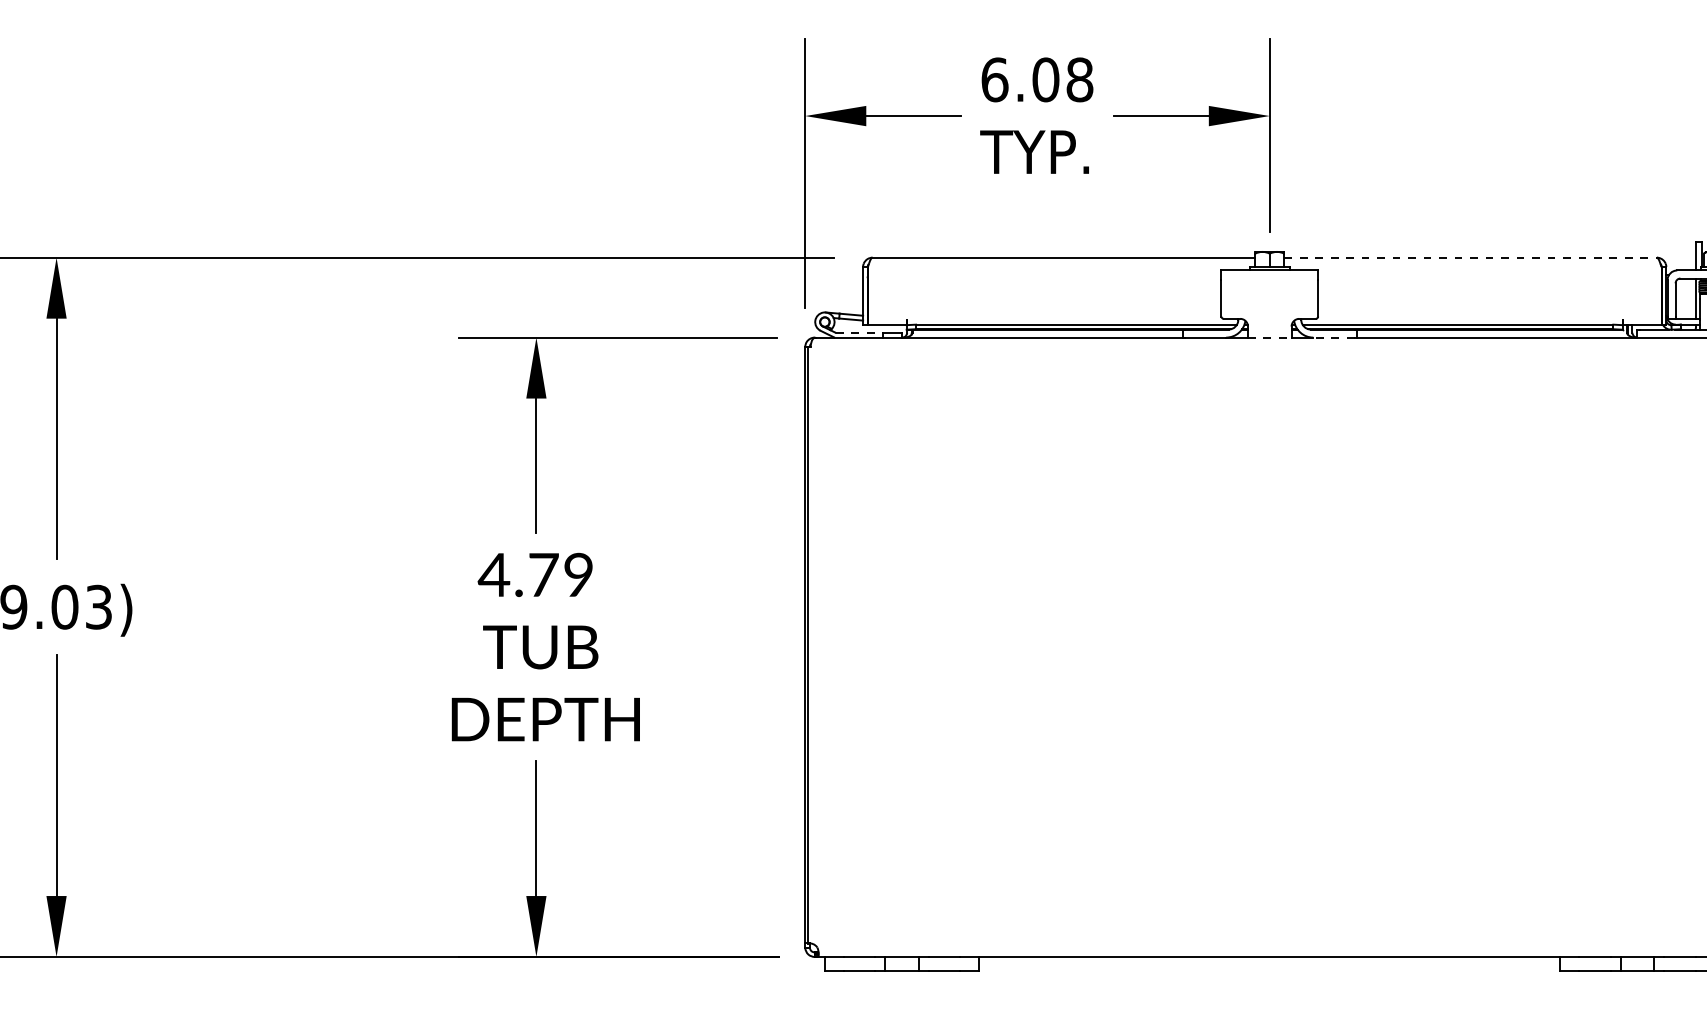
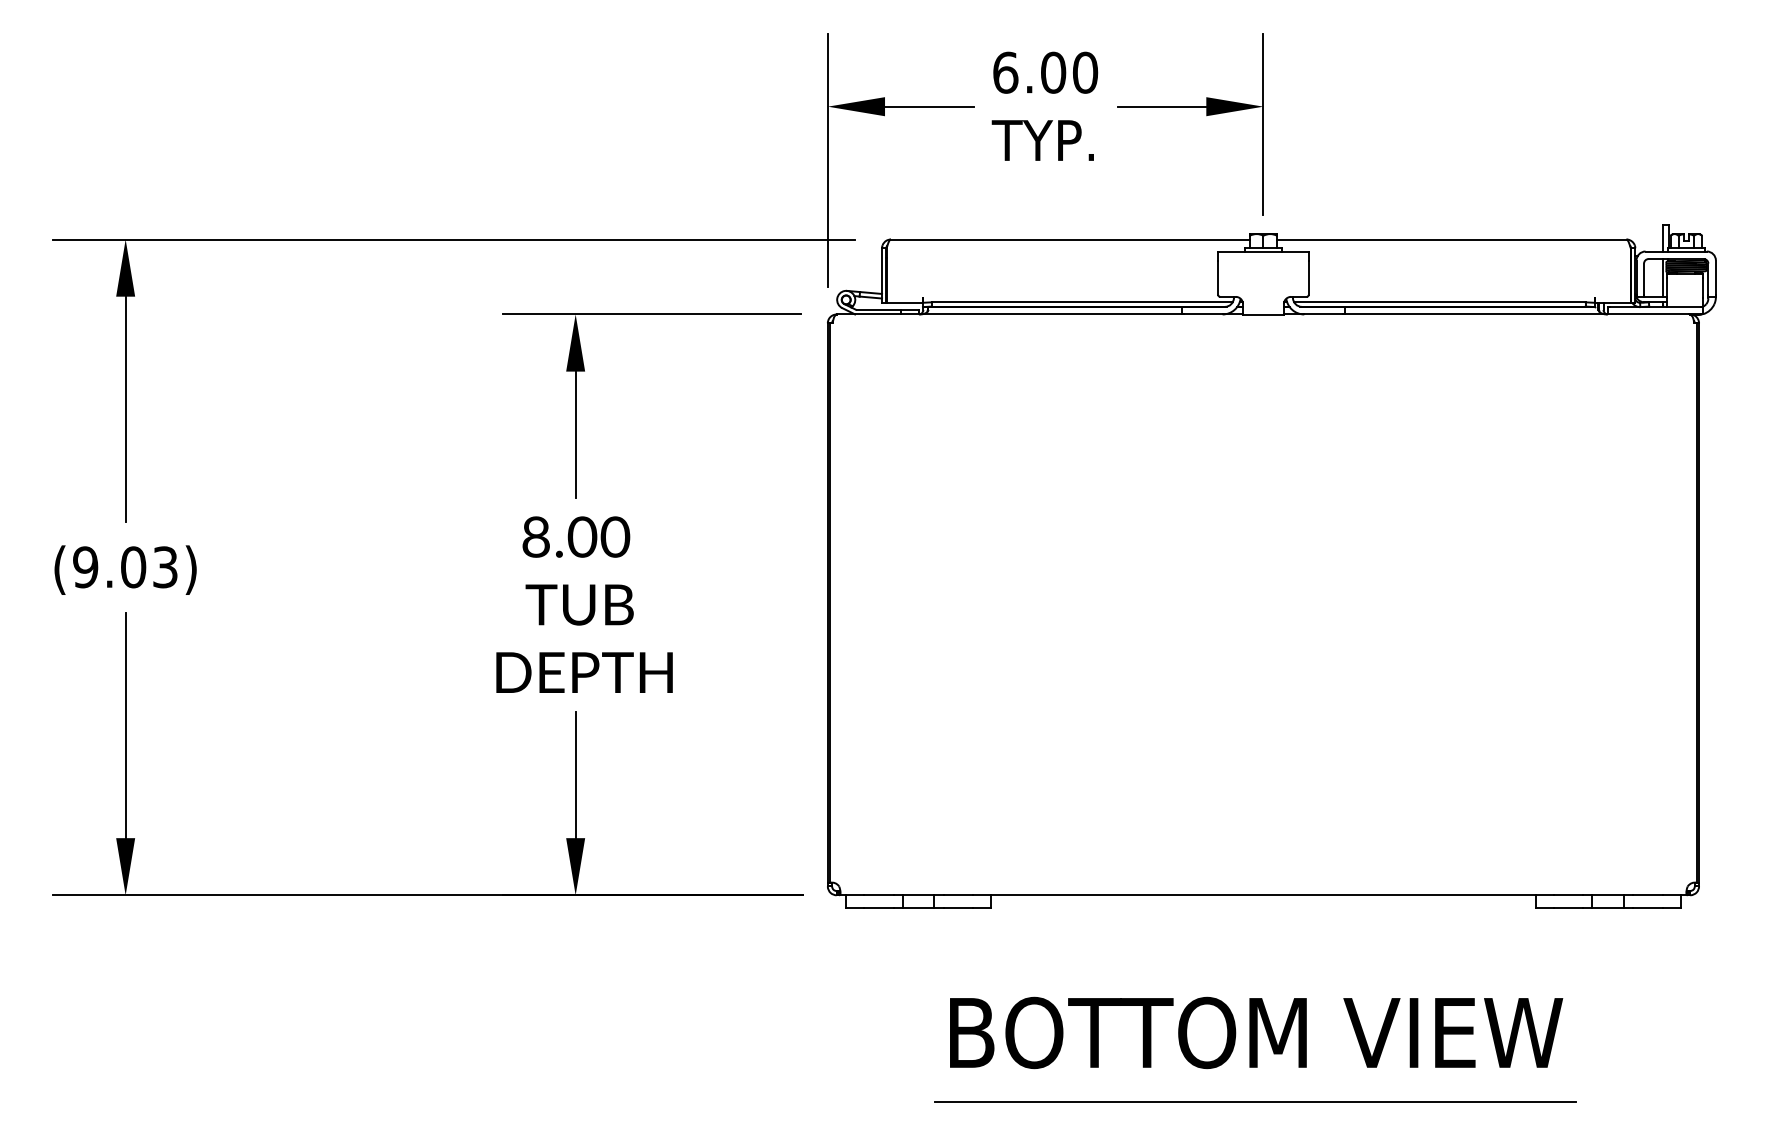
text: (1080, 79) -> (1085, 72), 6.08 -> 6.00
line: (1470, 257) -> (1451, 239), dashed -> solid
line: (860, 332) -> (879, 309), dashed -> solid
line: (1333, 337) -> (1323, 314), dashed -> solid
line: (1269, 338) -> (1263, 315), dashed -> solid
text: (536, 574) -> (575, 536), 4.79 -> 8.00

